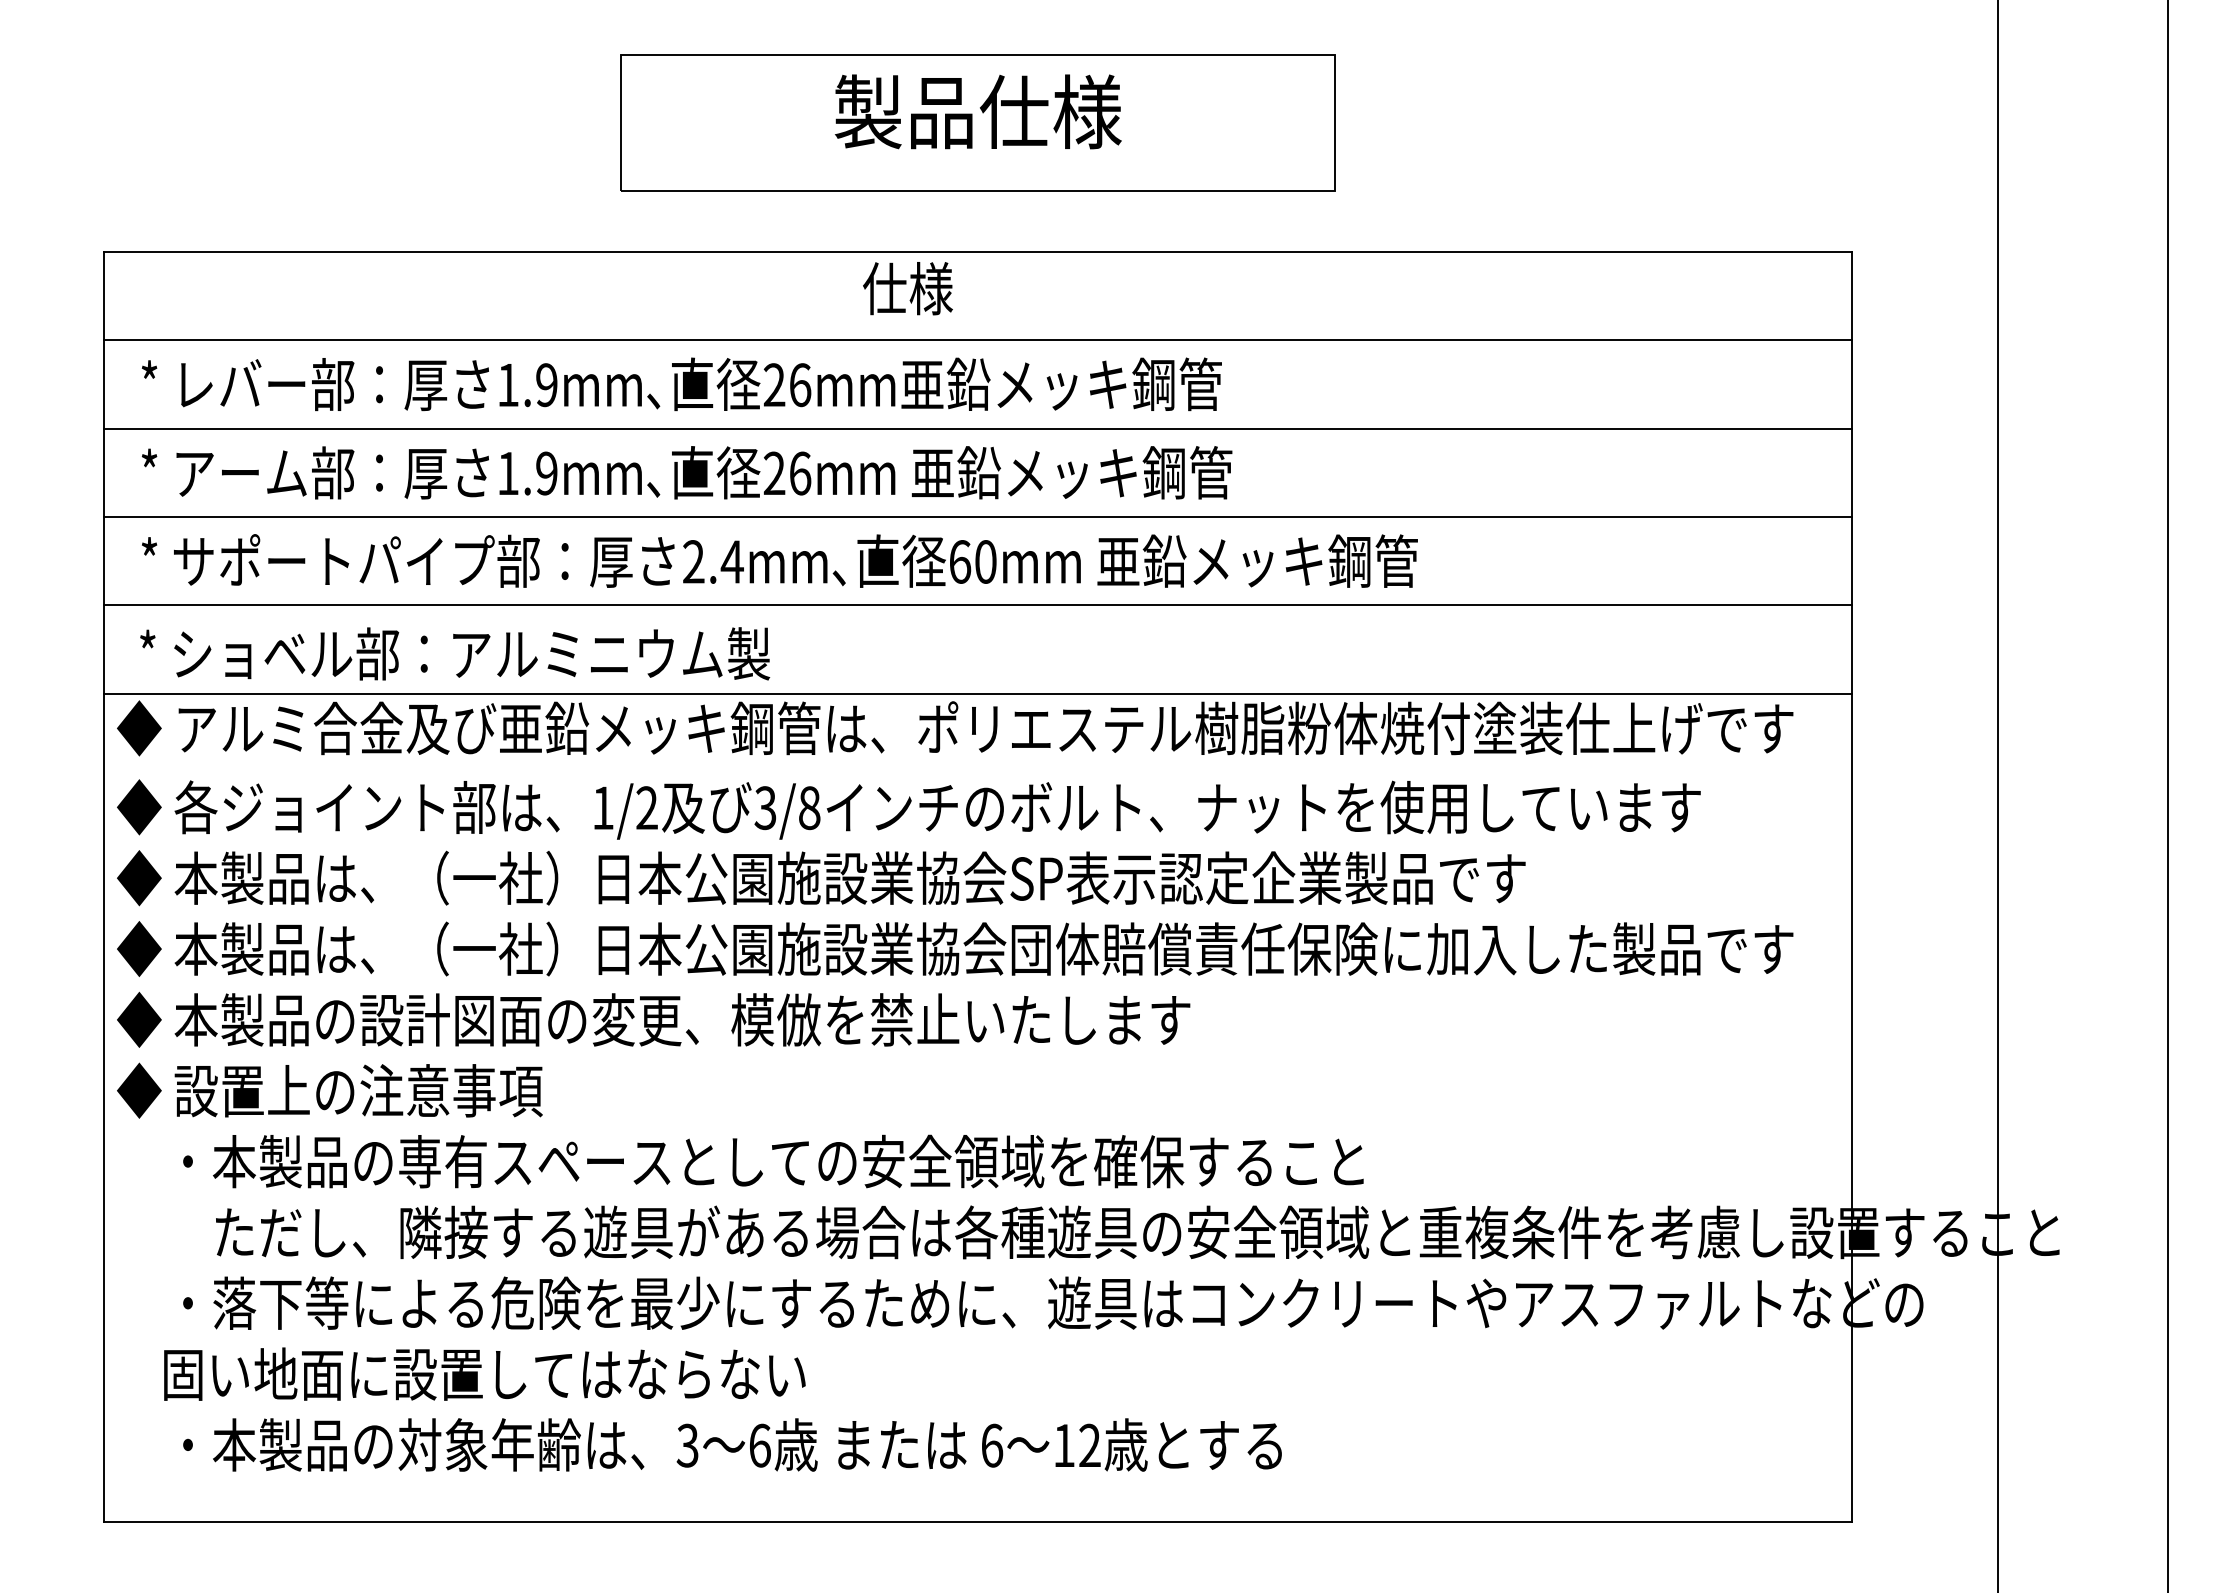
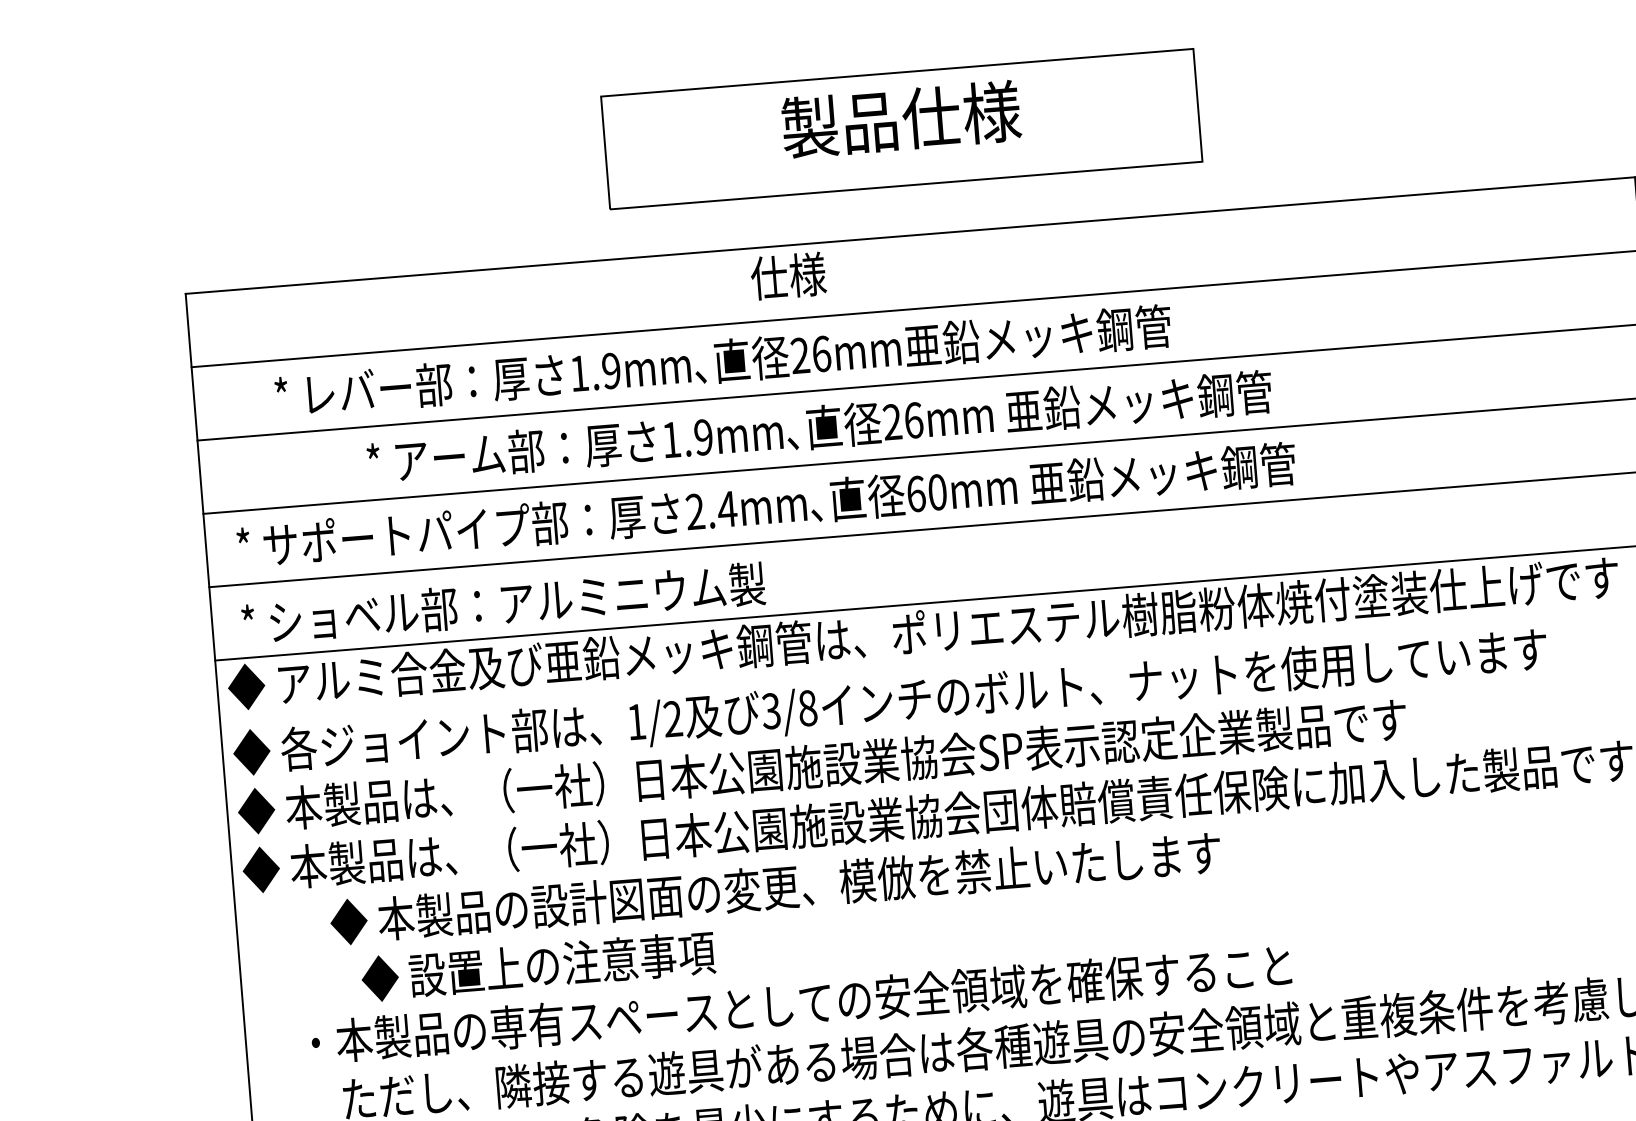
text: (907, 288) -> (788, 276), moved
text: (681, 384) -> (723, 361), moved
text: (687, 472) -> (820, 427), moved
text: (653, 1019) -> (775, 887), moved
text: (329, 1090) -> (537, 965), moved

